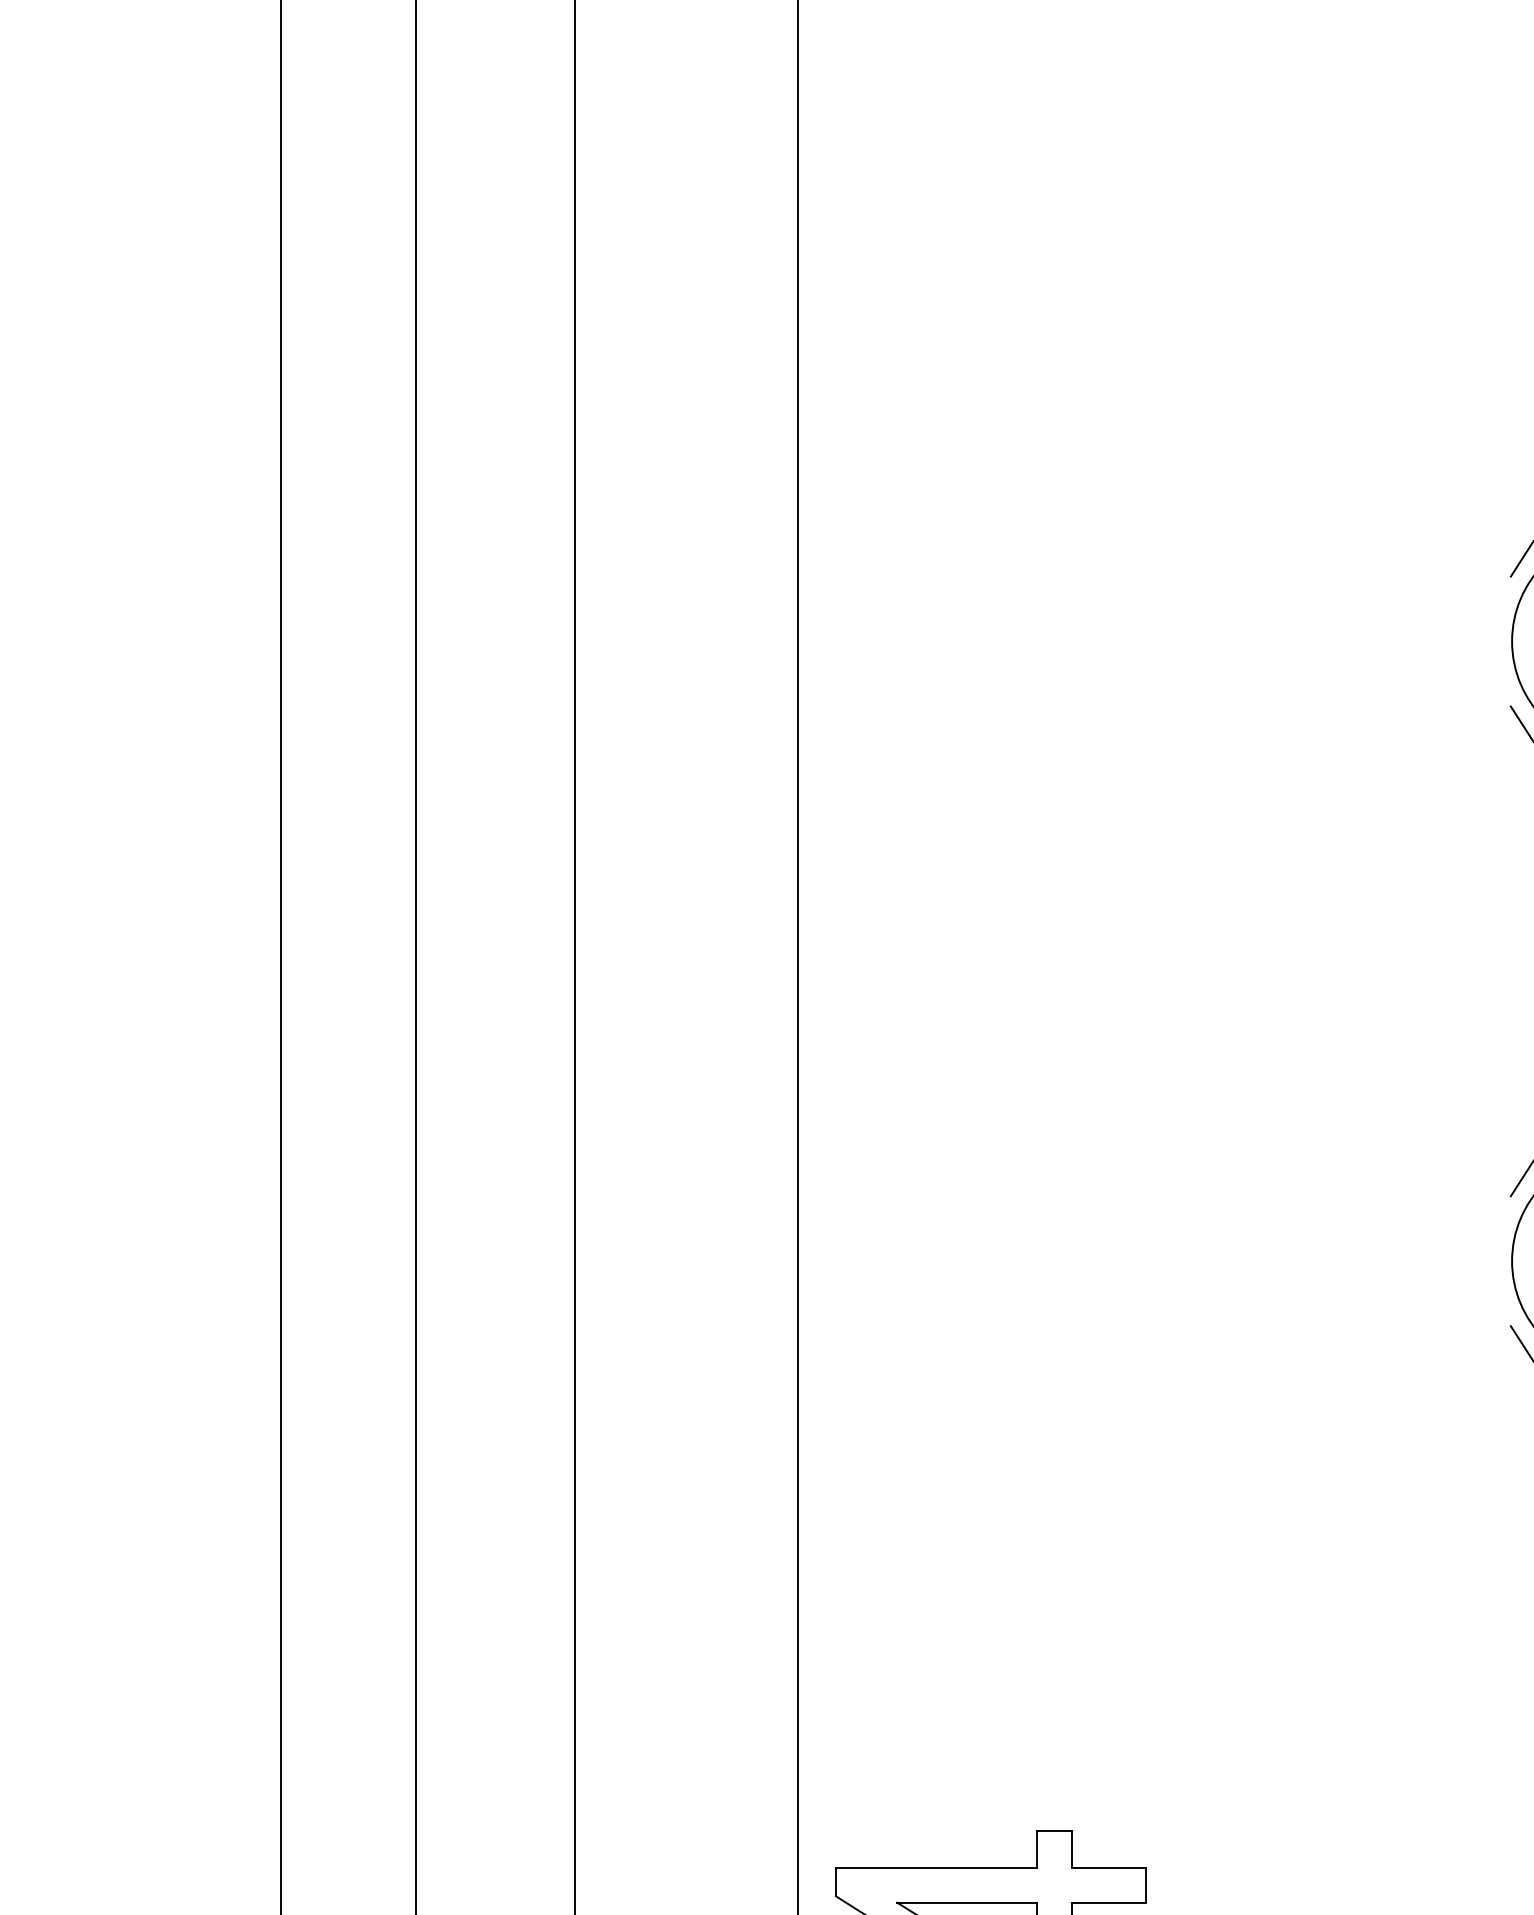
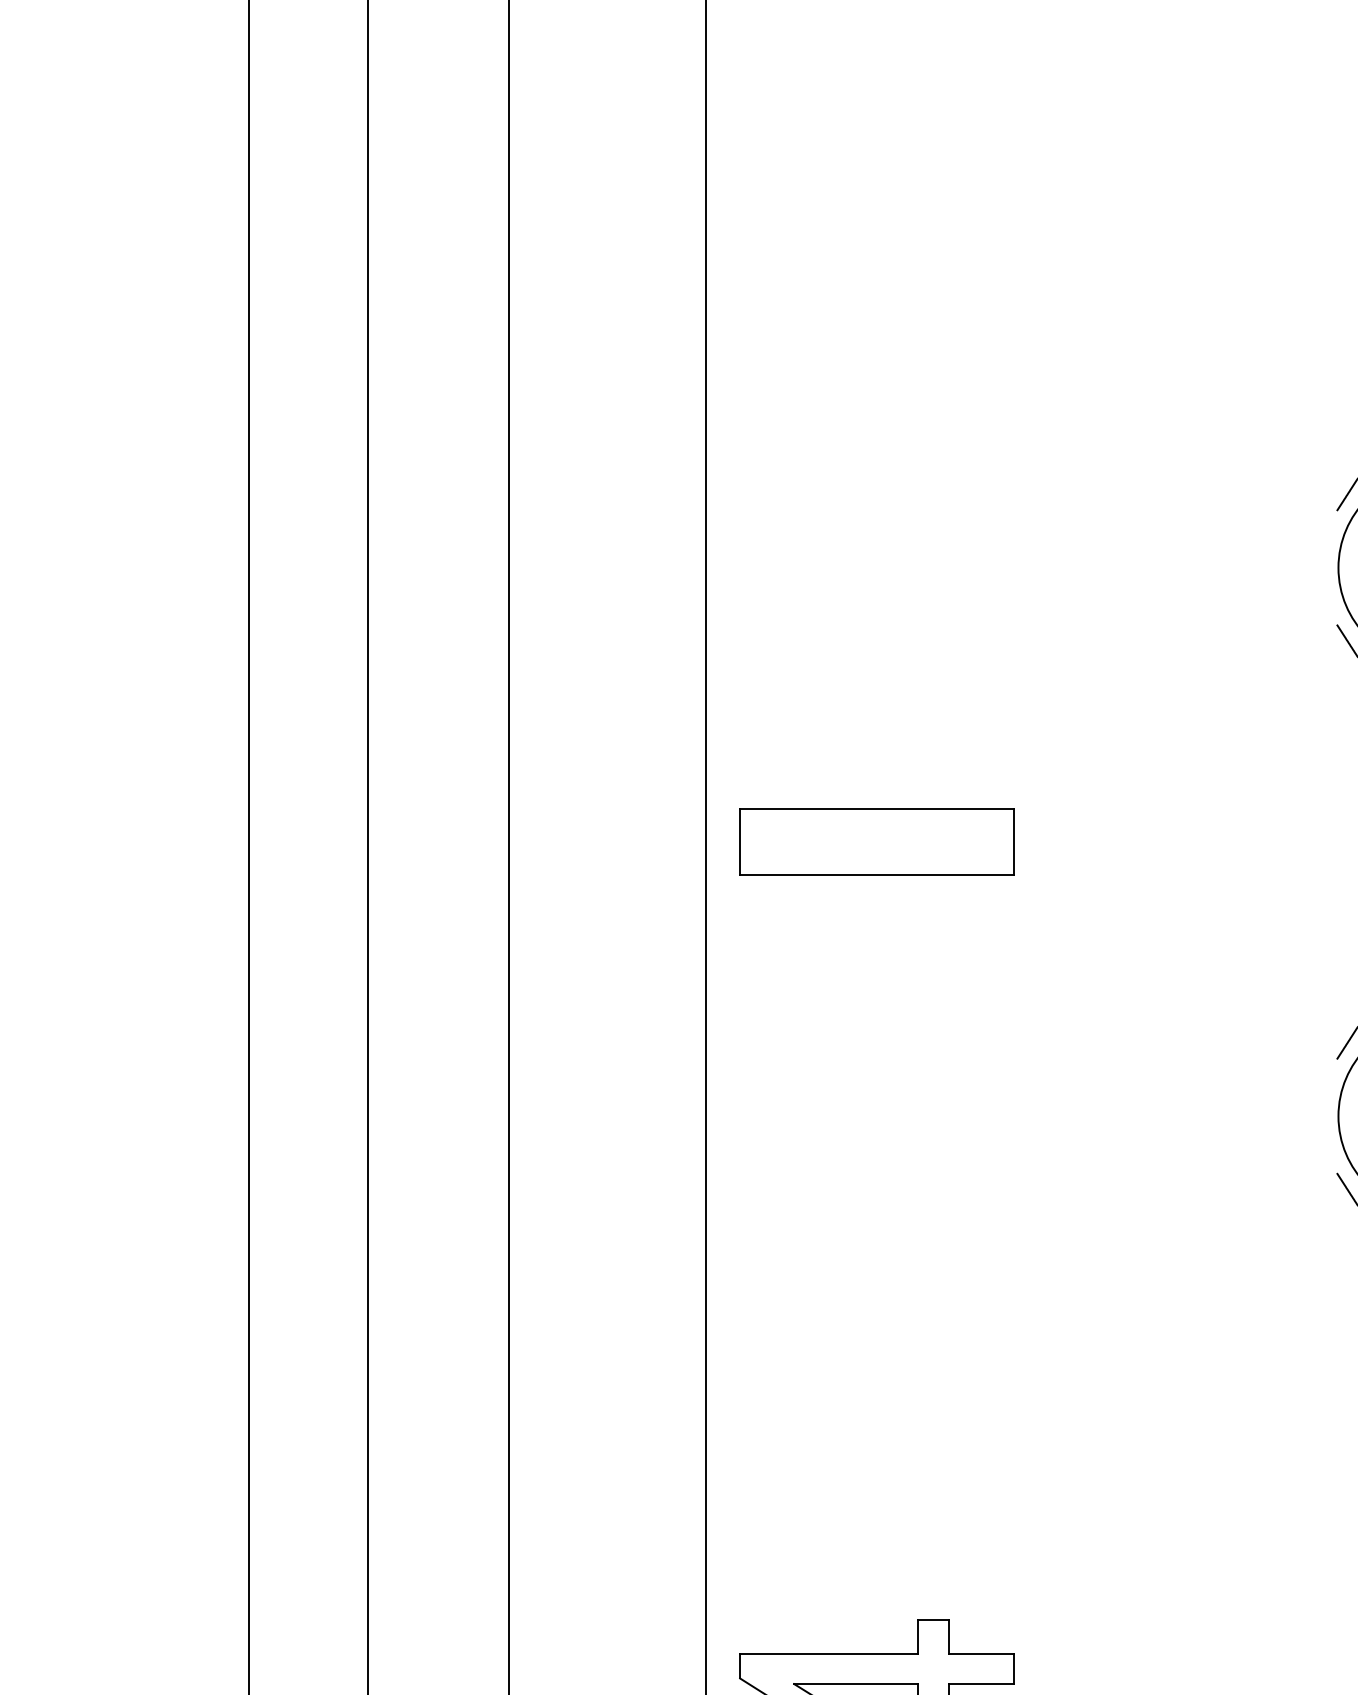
part: (990, 951) -> (876, 842), added

